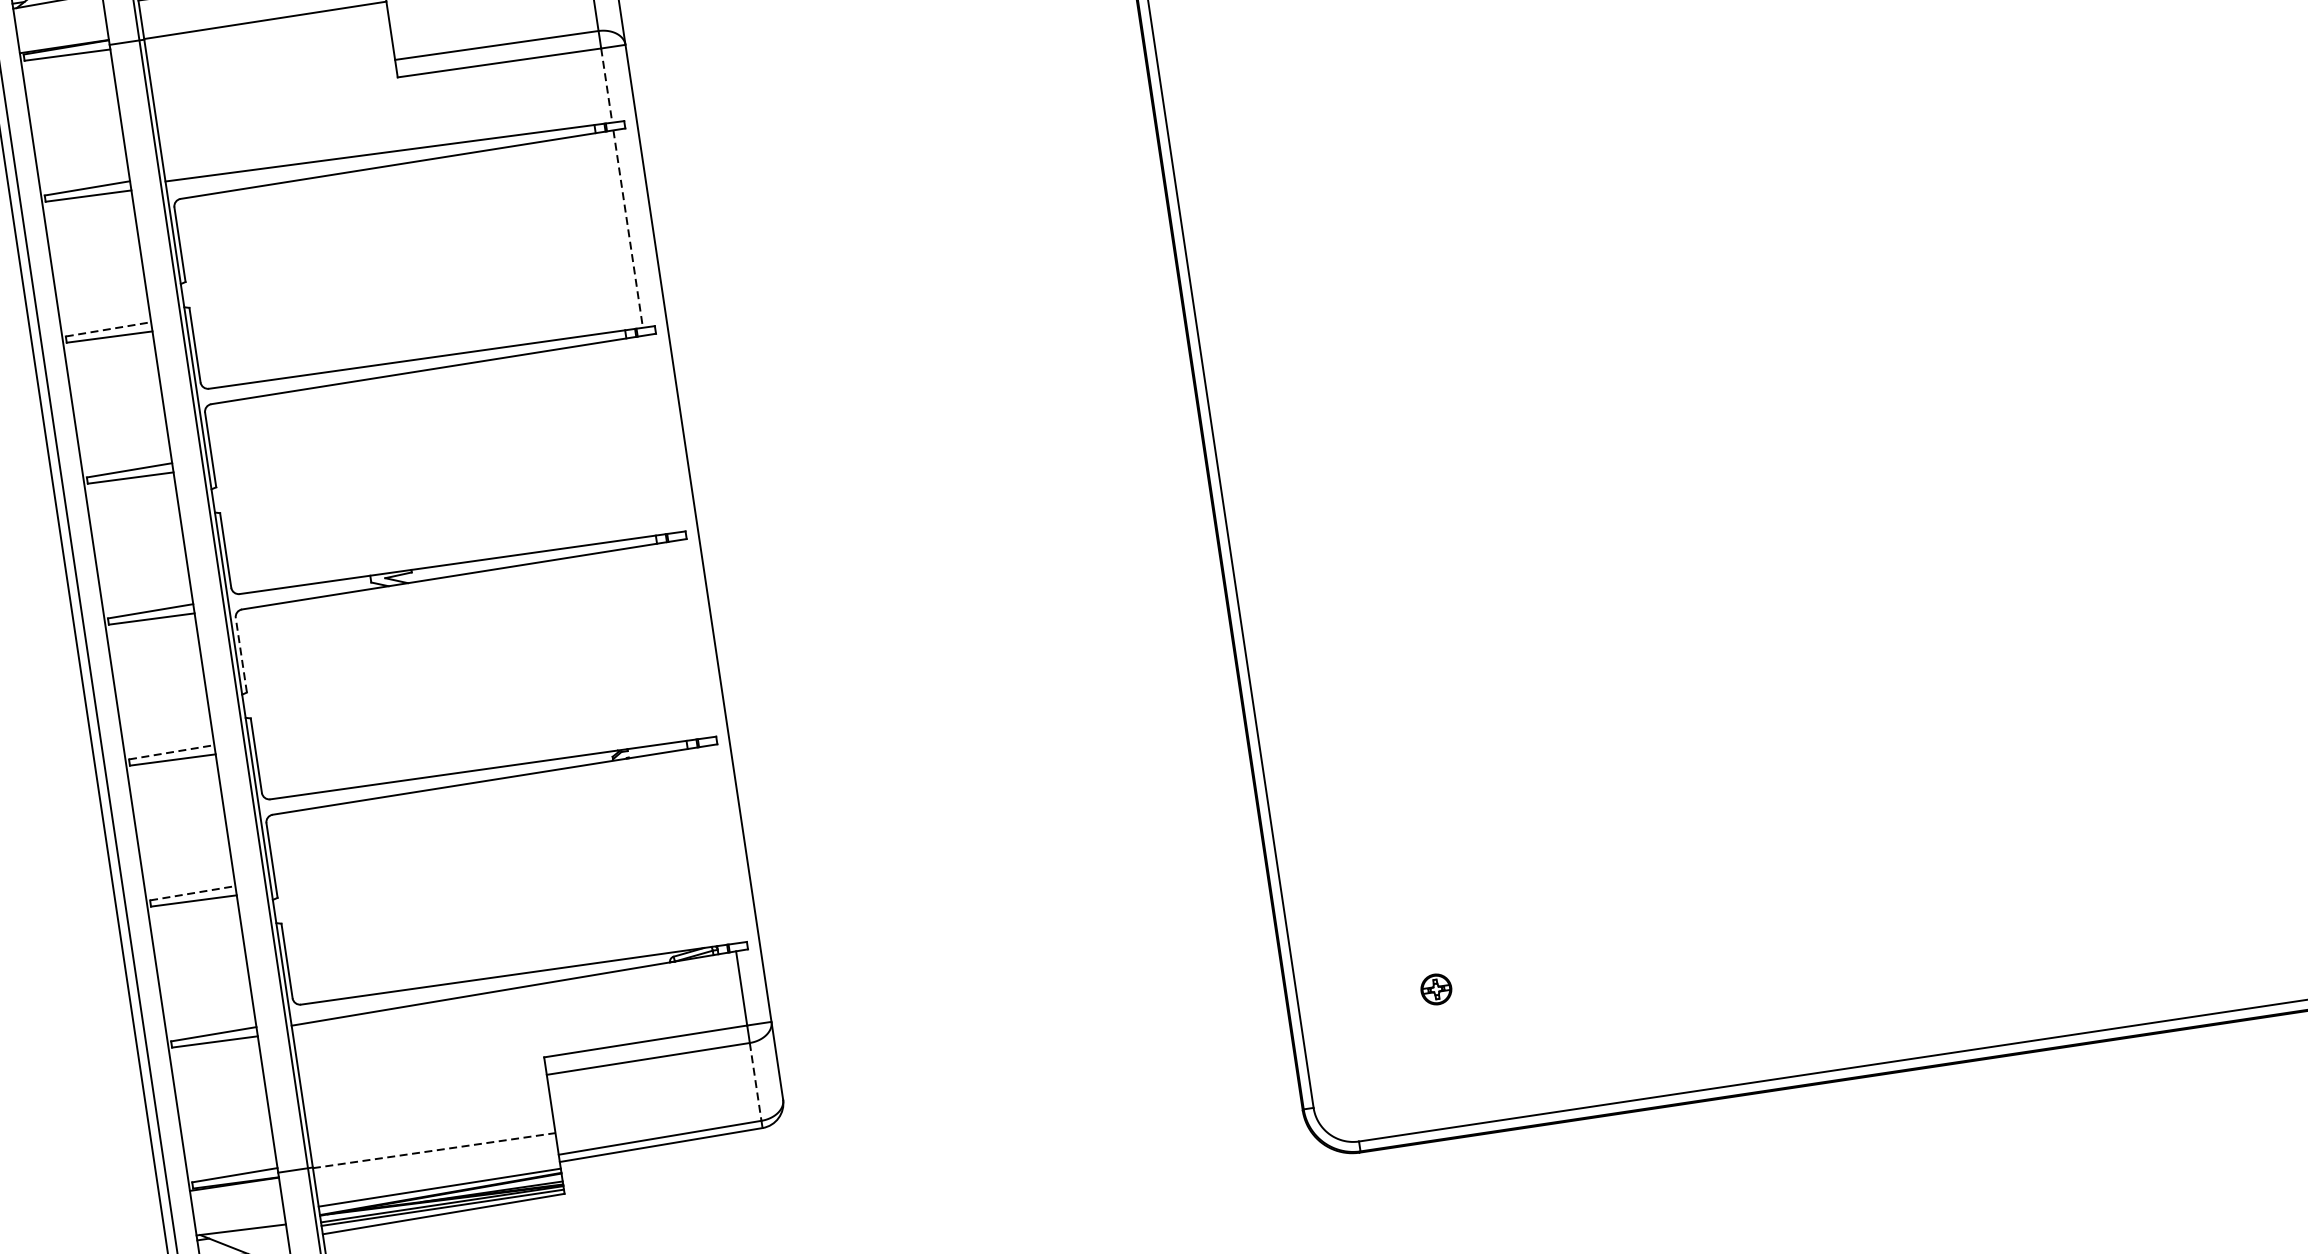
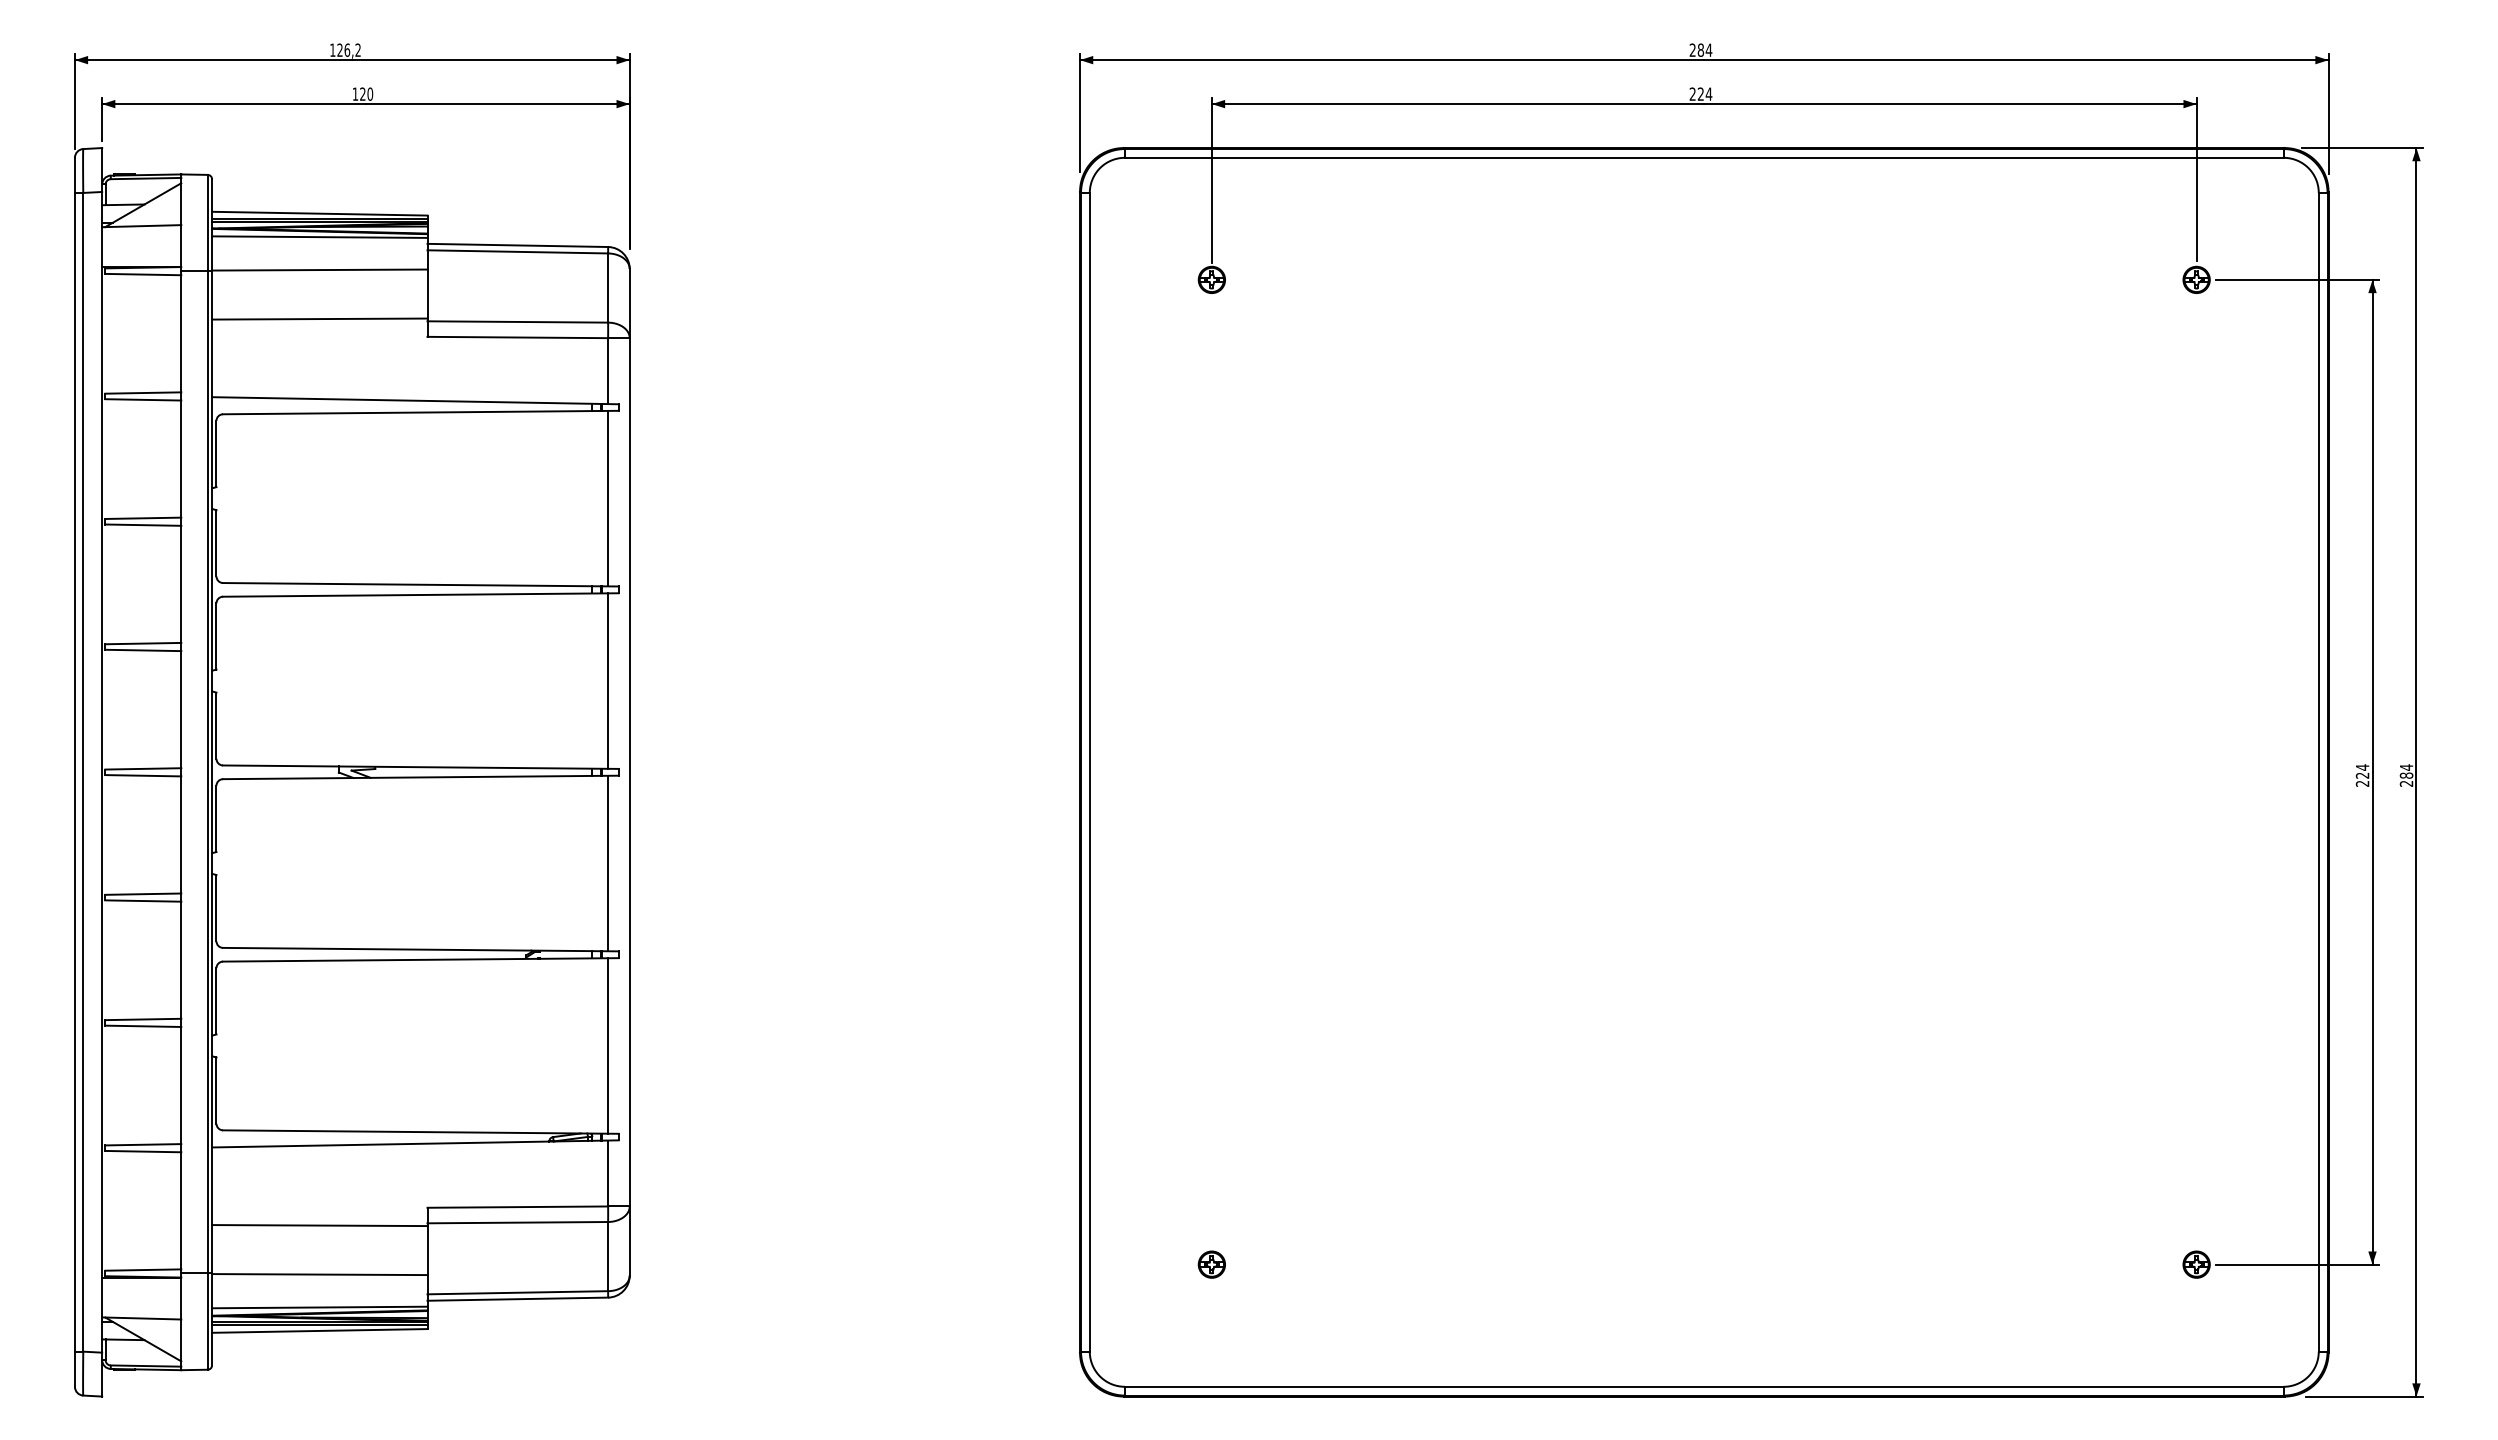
line: (273, 74) -> (319, 318), added
line: (607, 85) -> (608, 371), dashed -> solid
line: (628, 228) -> (608, 498), dashed -> solid
line: (108, 329) -> (143, 518), dashed -> solid
line: (659, 433) -> (608, 680), added
line: (689, 639) -> (608, 863), added
line: (241, 654) -> (216, 818), dashed -> solid
line: (171, 752) -> (143, 894), dashed -> solid
line: (720, 844) -> (608, 1045), added
line: (192, 893) -> (143, 1019), dashed -> solid
line: (756, 1081) -> (608, 1256), dashed -> solid
line: (425, 1095) -> (319, 1225), added
line: (433, 1150) -> (319, 1274), dashed -> solid

